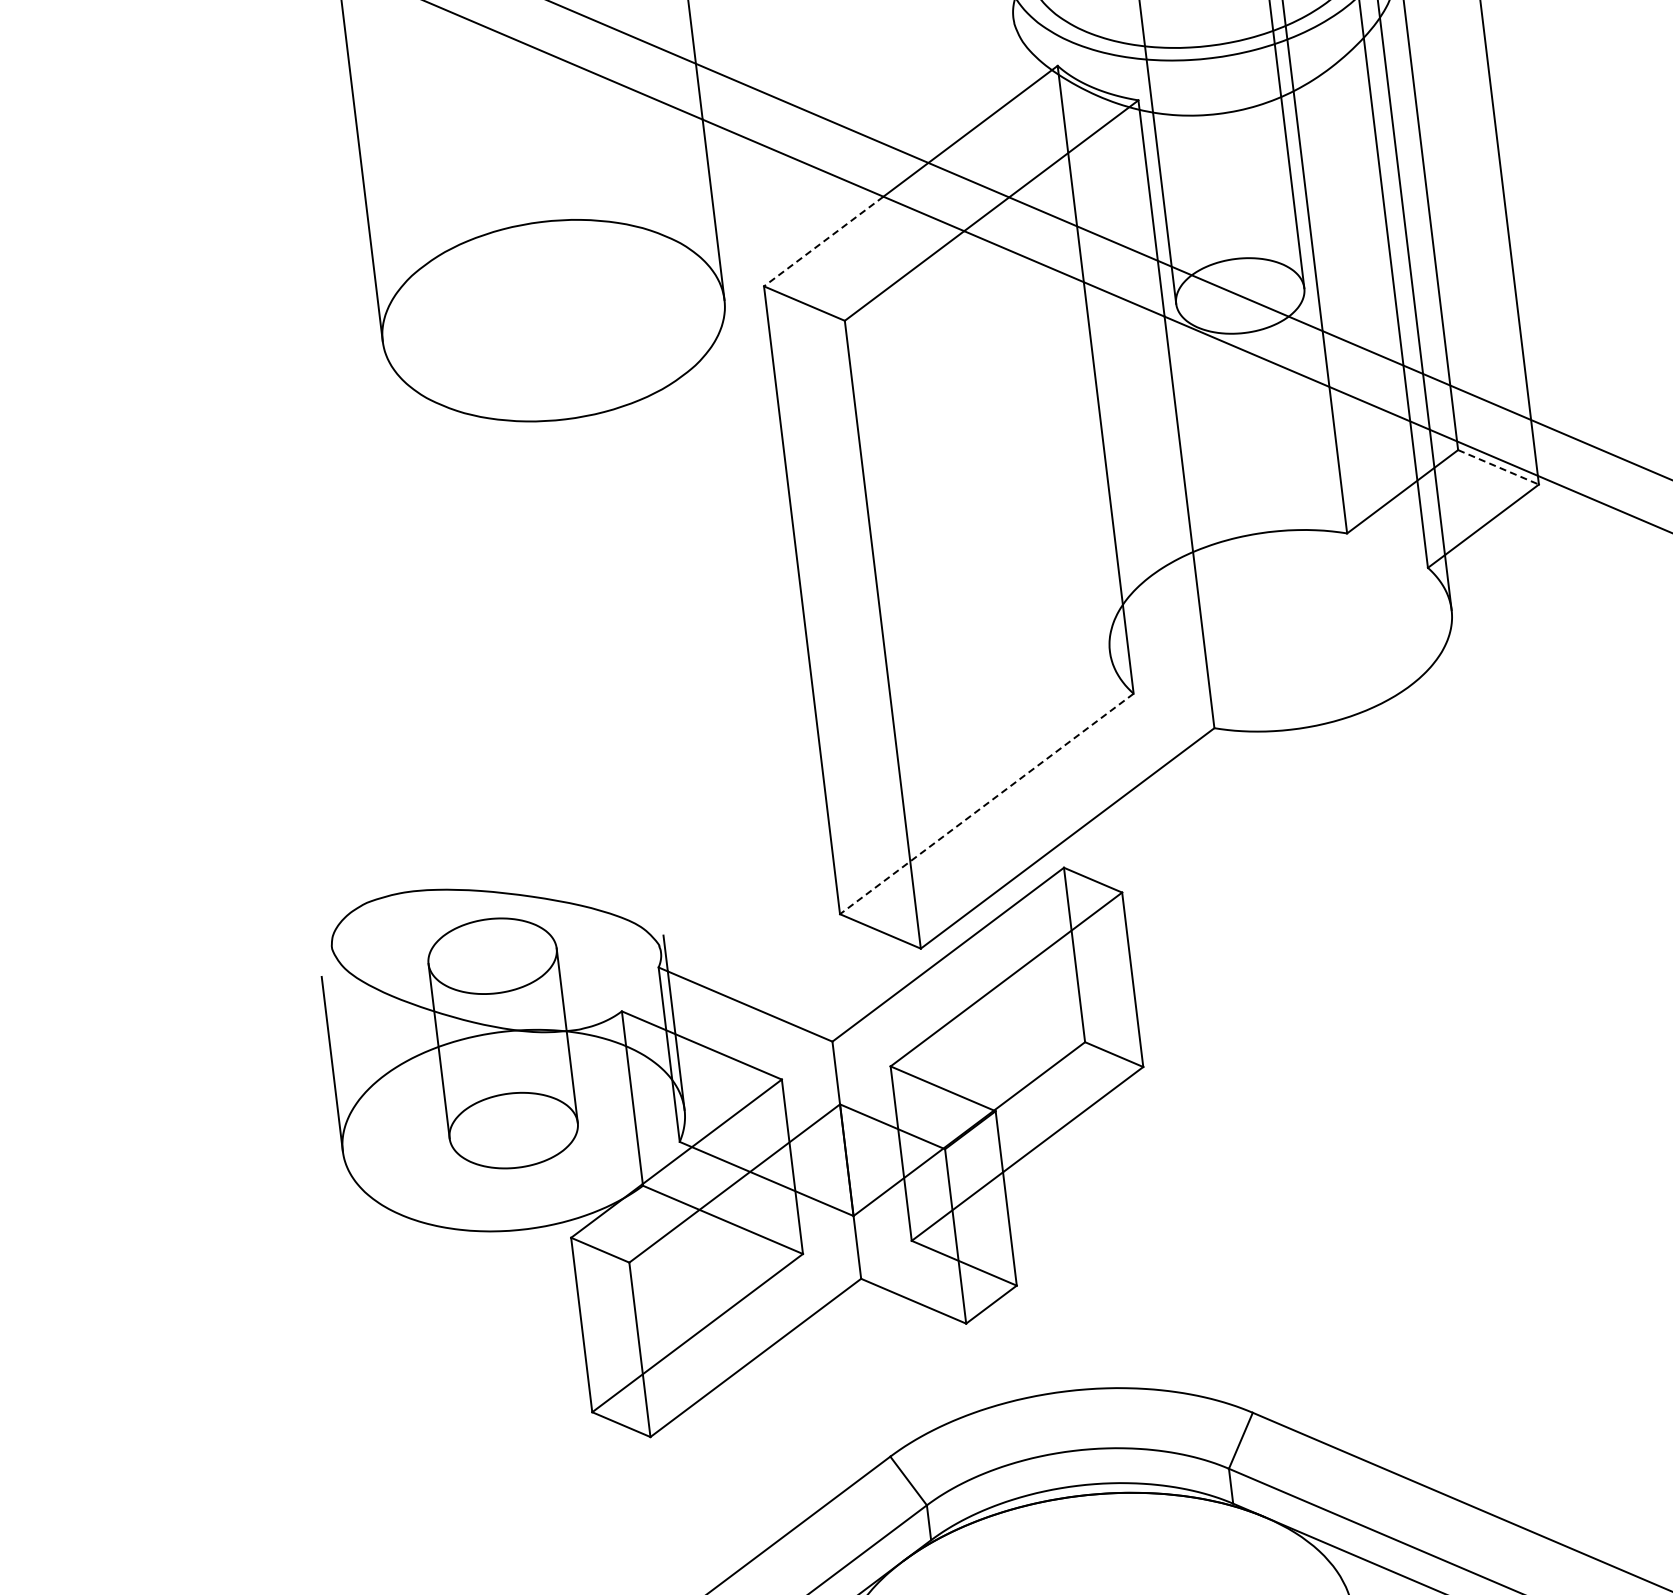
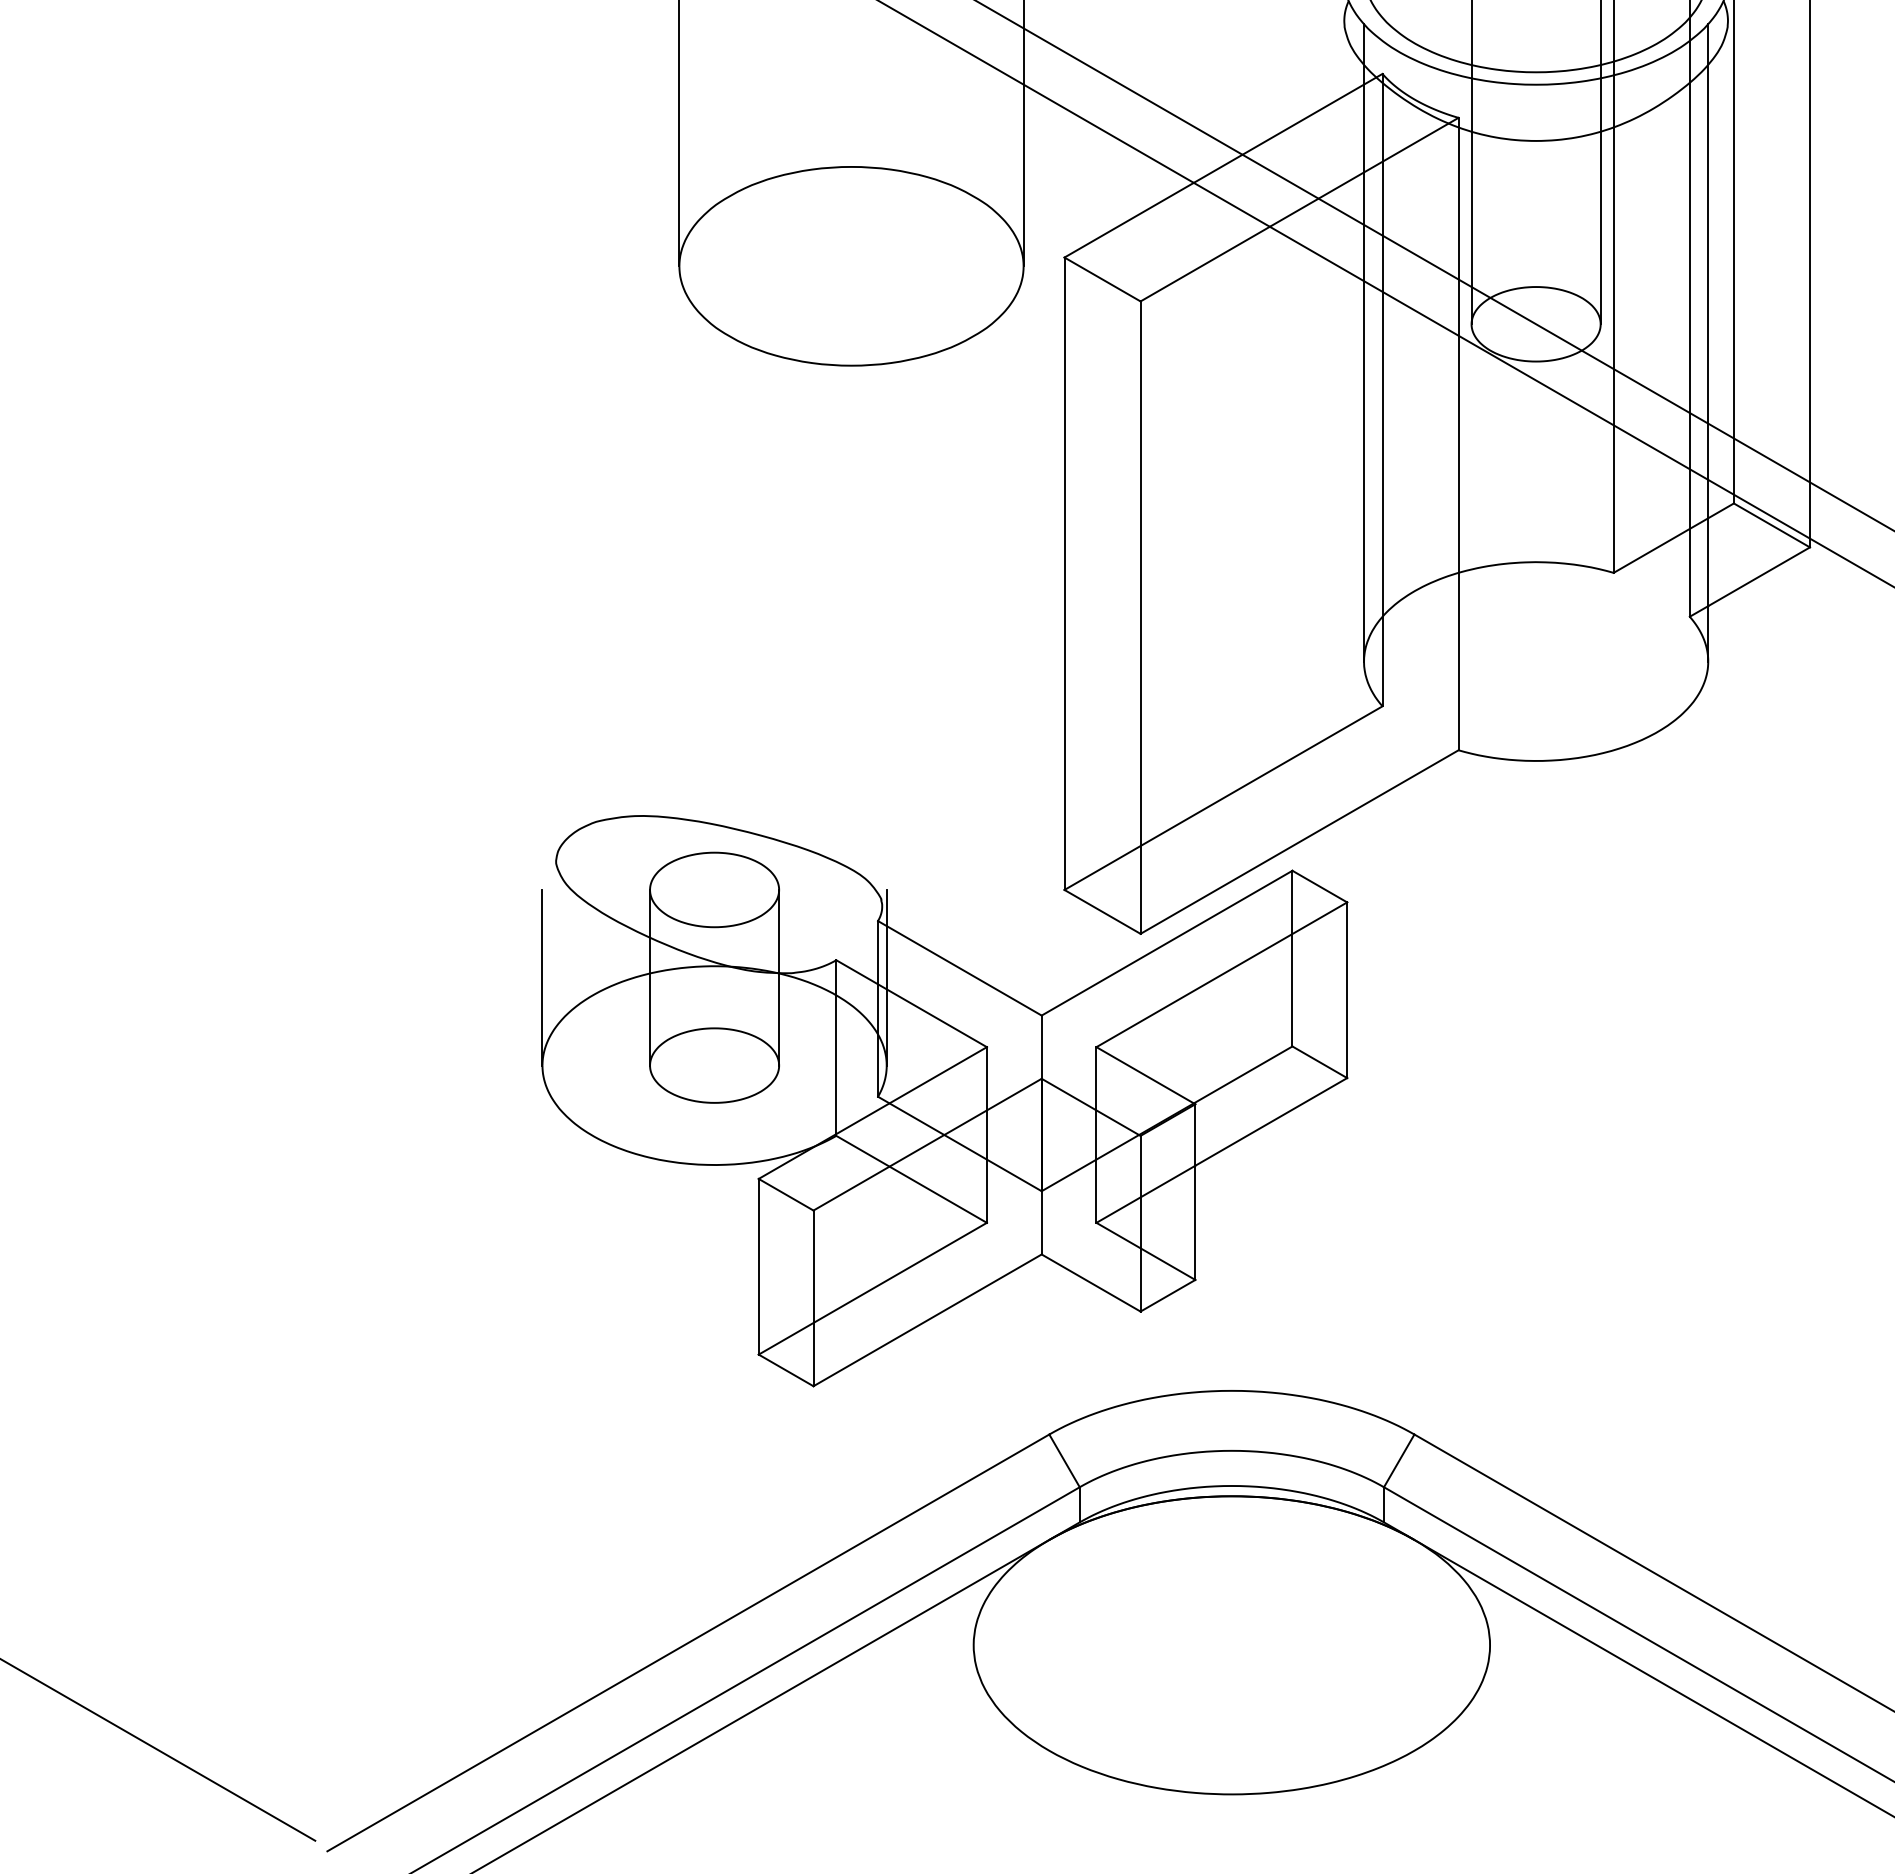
line: (824, 241) -> (1129, 220), dashed -> solid
line: (1072, 334) -> (1364, 342), added
line: (1498, 467) -> (1771, 525), dashed -> solid
line: (986, 804) -> (1223, 798), dashed -> solid

